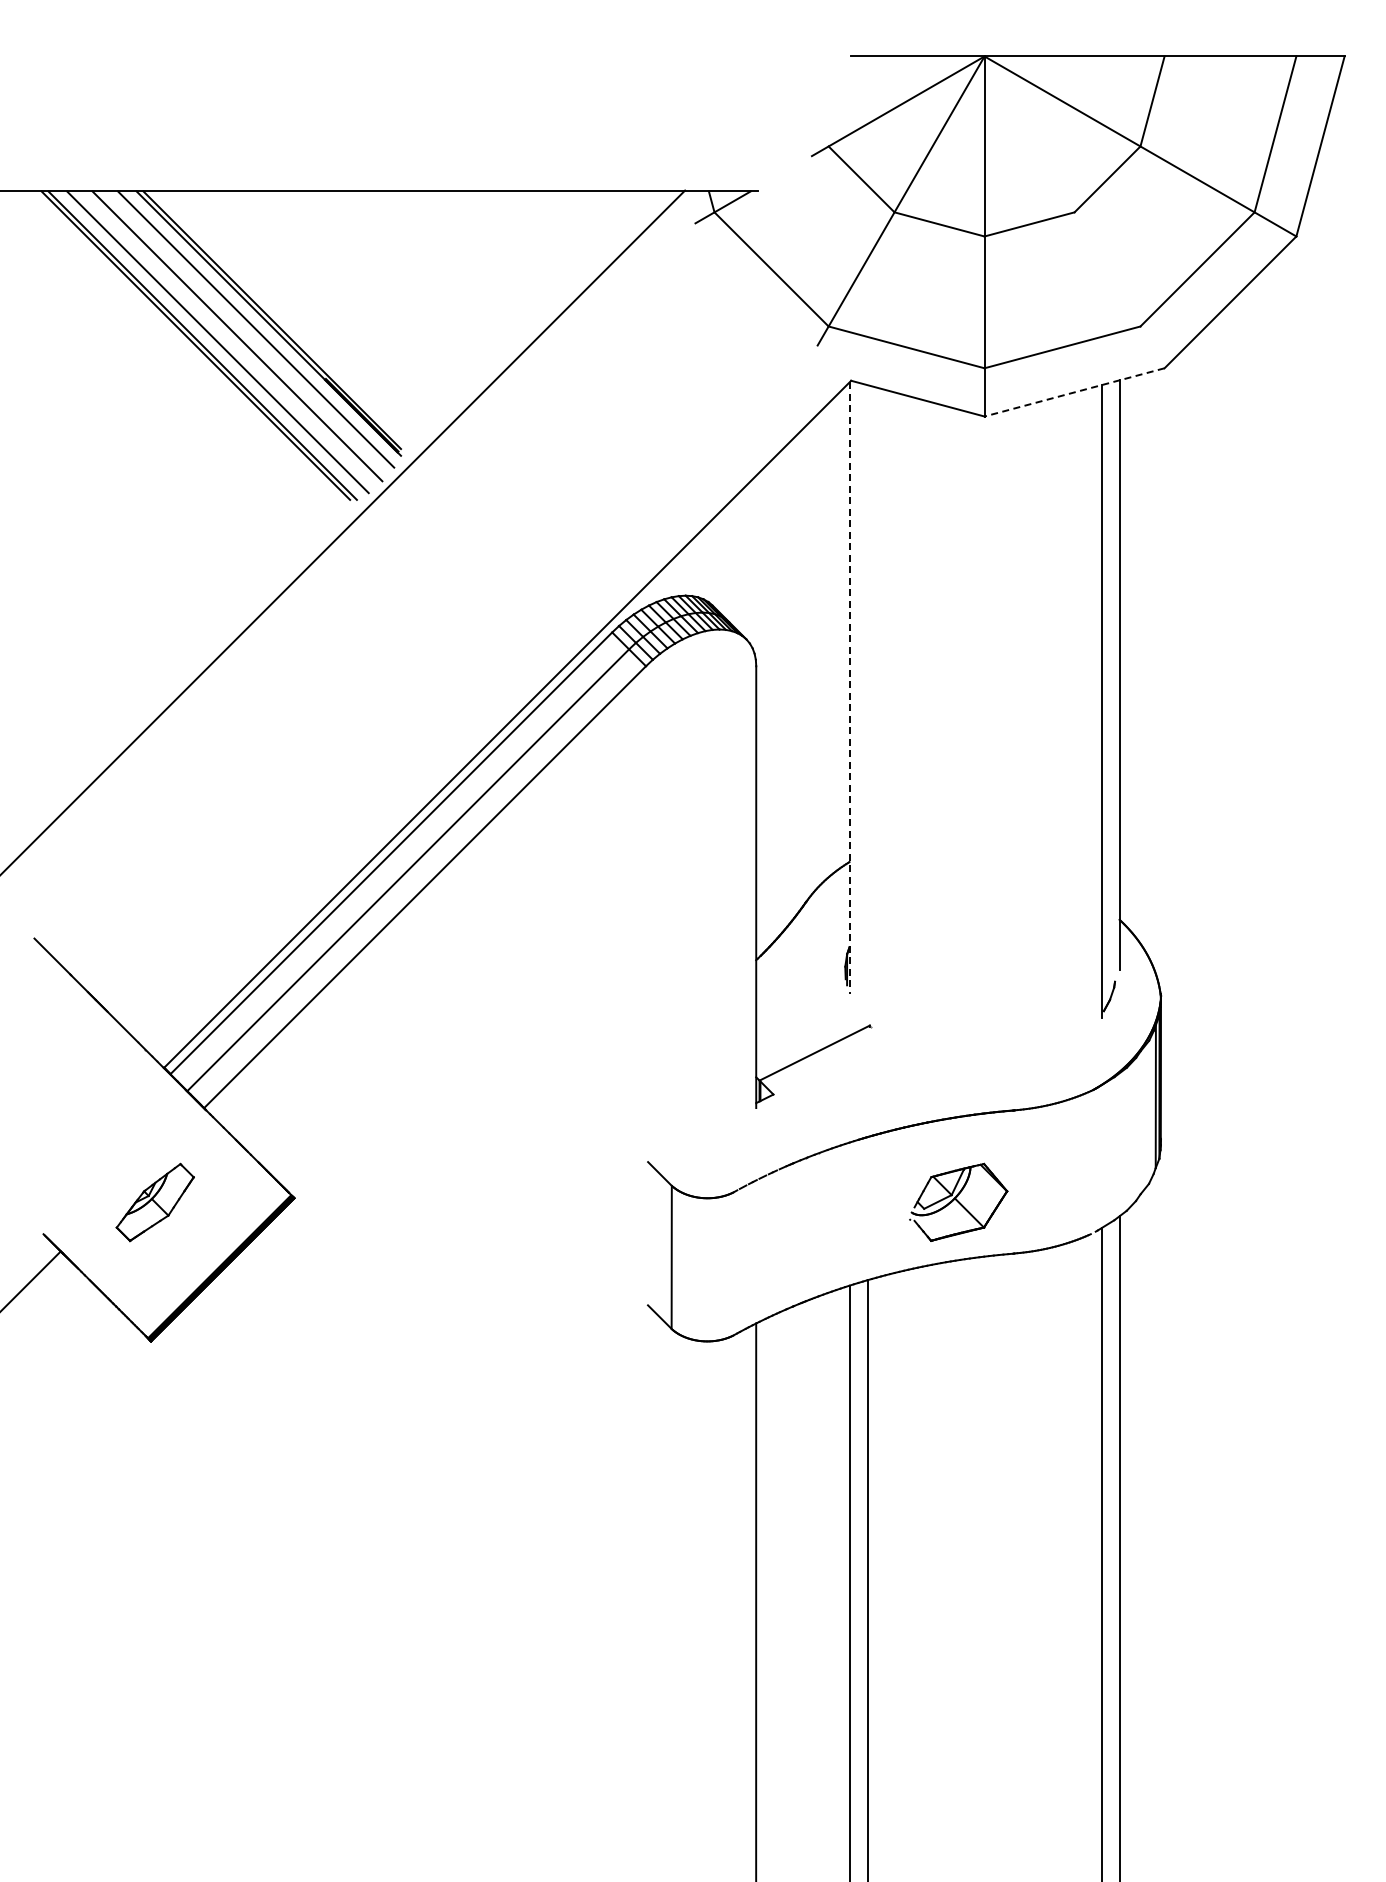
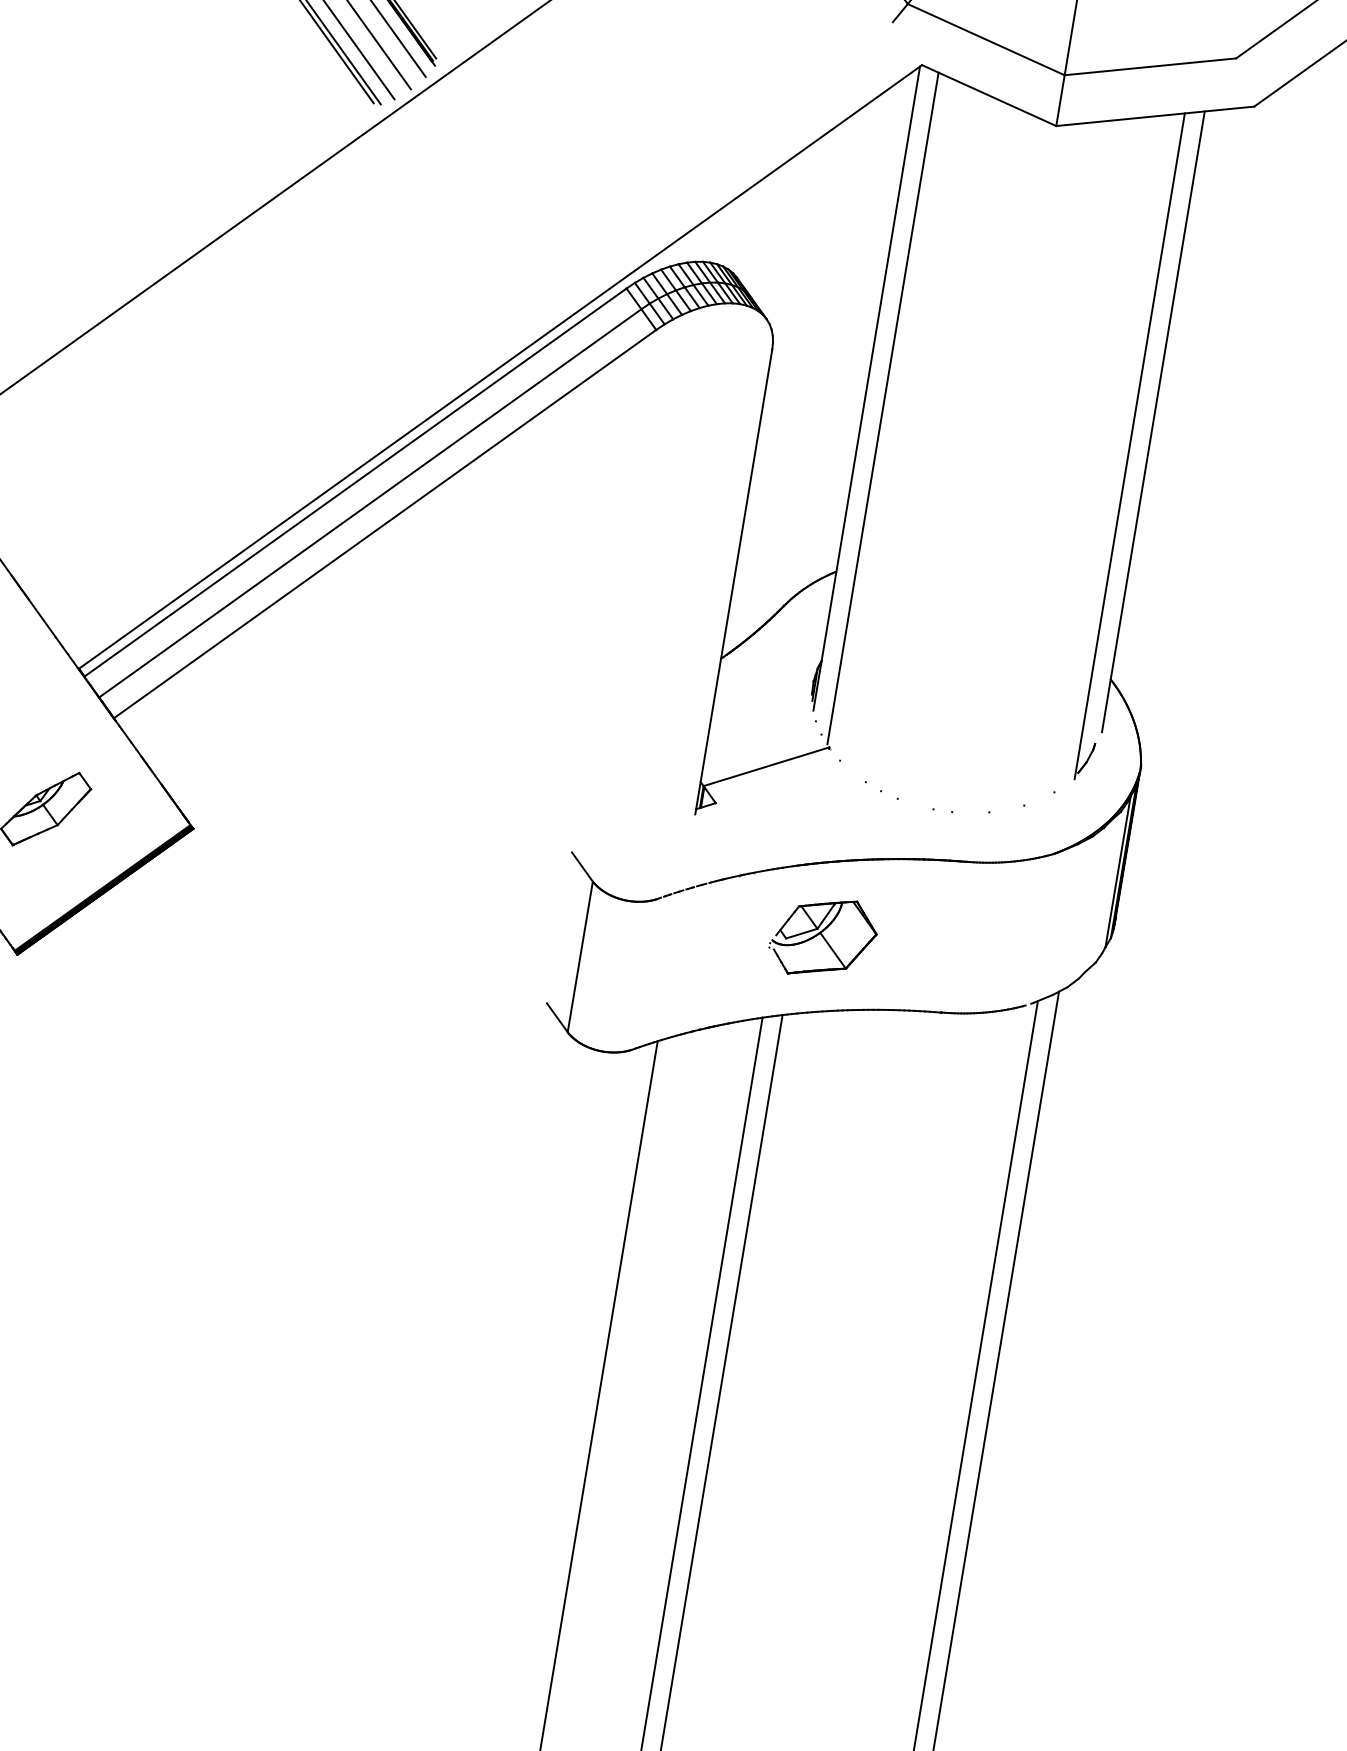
line: (1074, 392) -> (1155, 116), dashed -> solid
line: (849, 688) -> (866, 388), dashed -> solid
line: (867, 704) -> (882, 408), added
part: (958, 1201) -> (823, 936), moved

